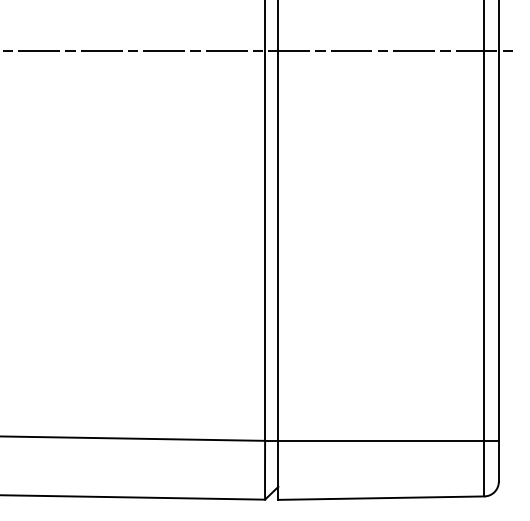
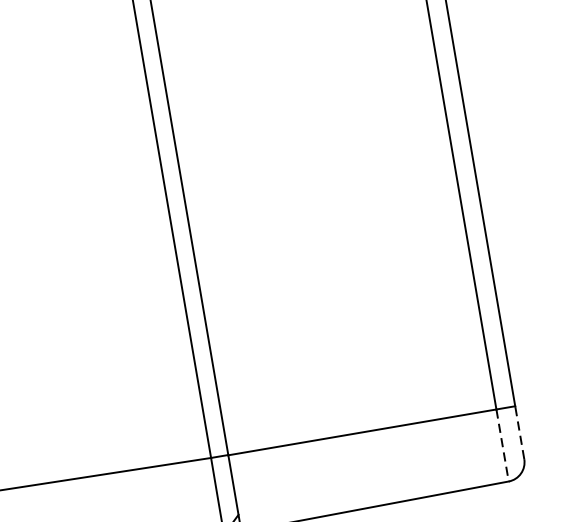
line: (498, 460) -> (519, 431), solid -> dashed
line: (484, 468) -> (502, 445), solid -> dashed

